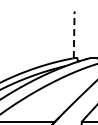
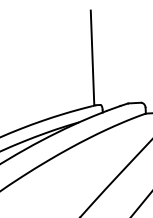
line: (74, 34) -> (93, 57), dashed -> solid

